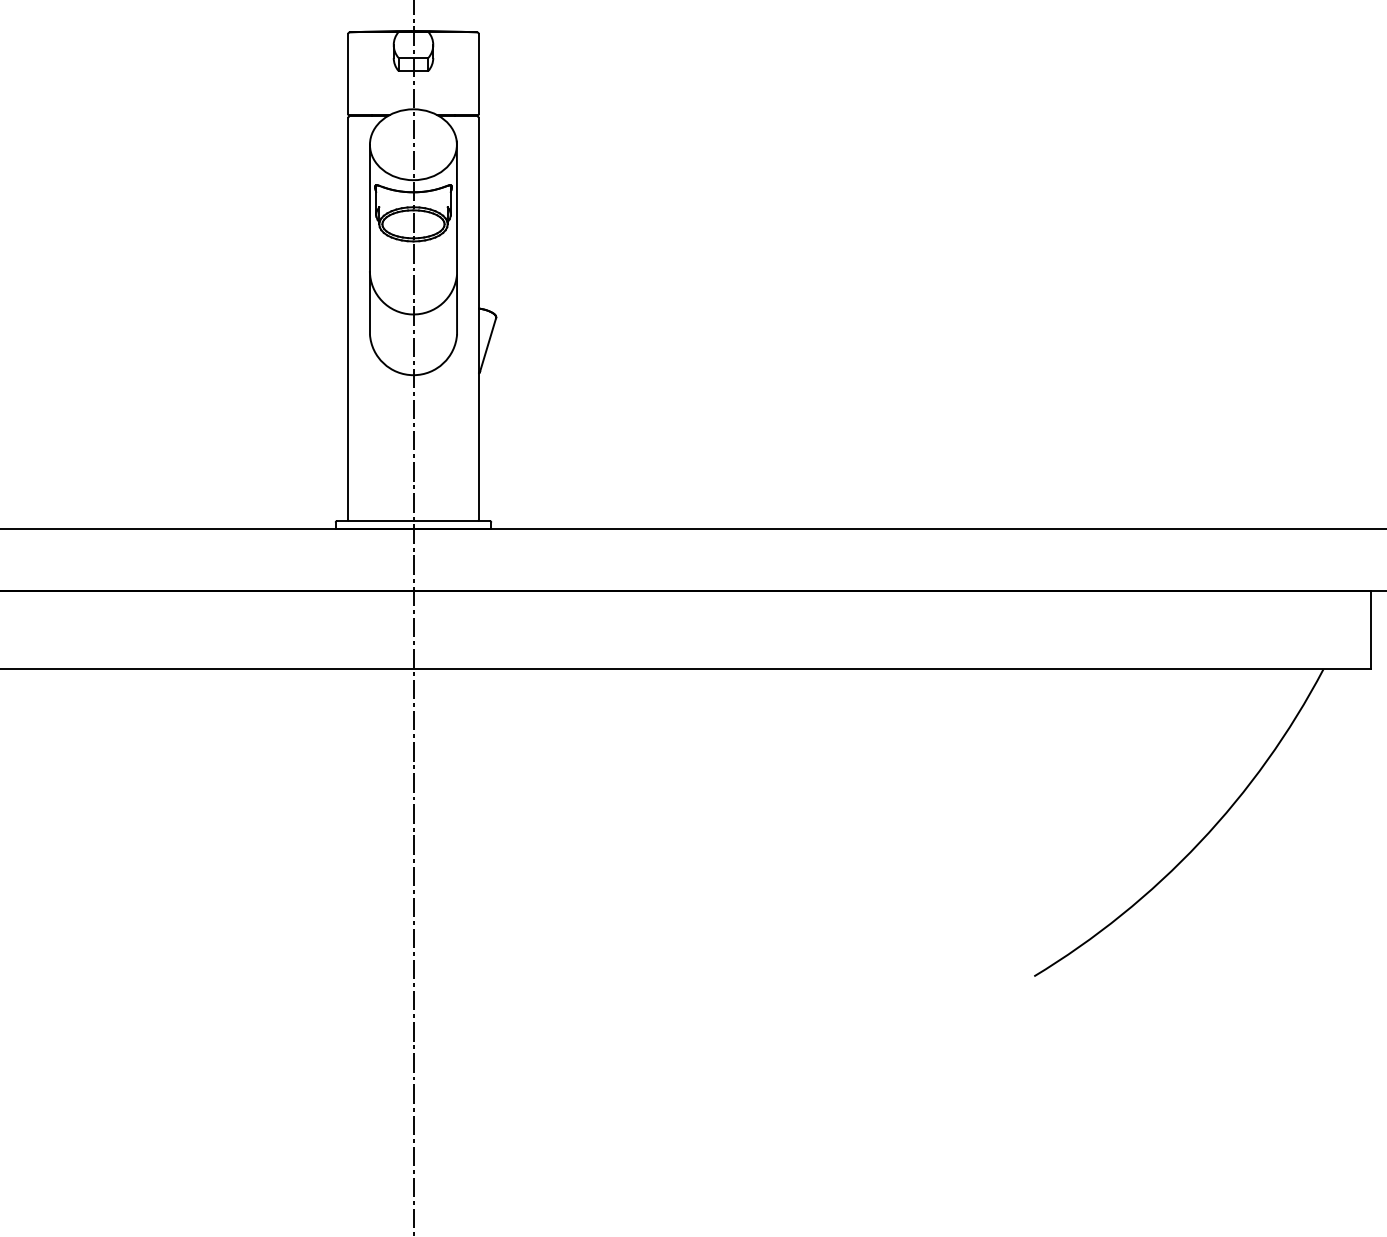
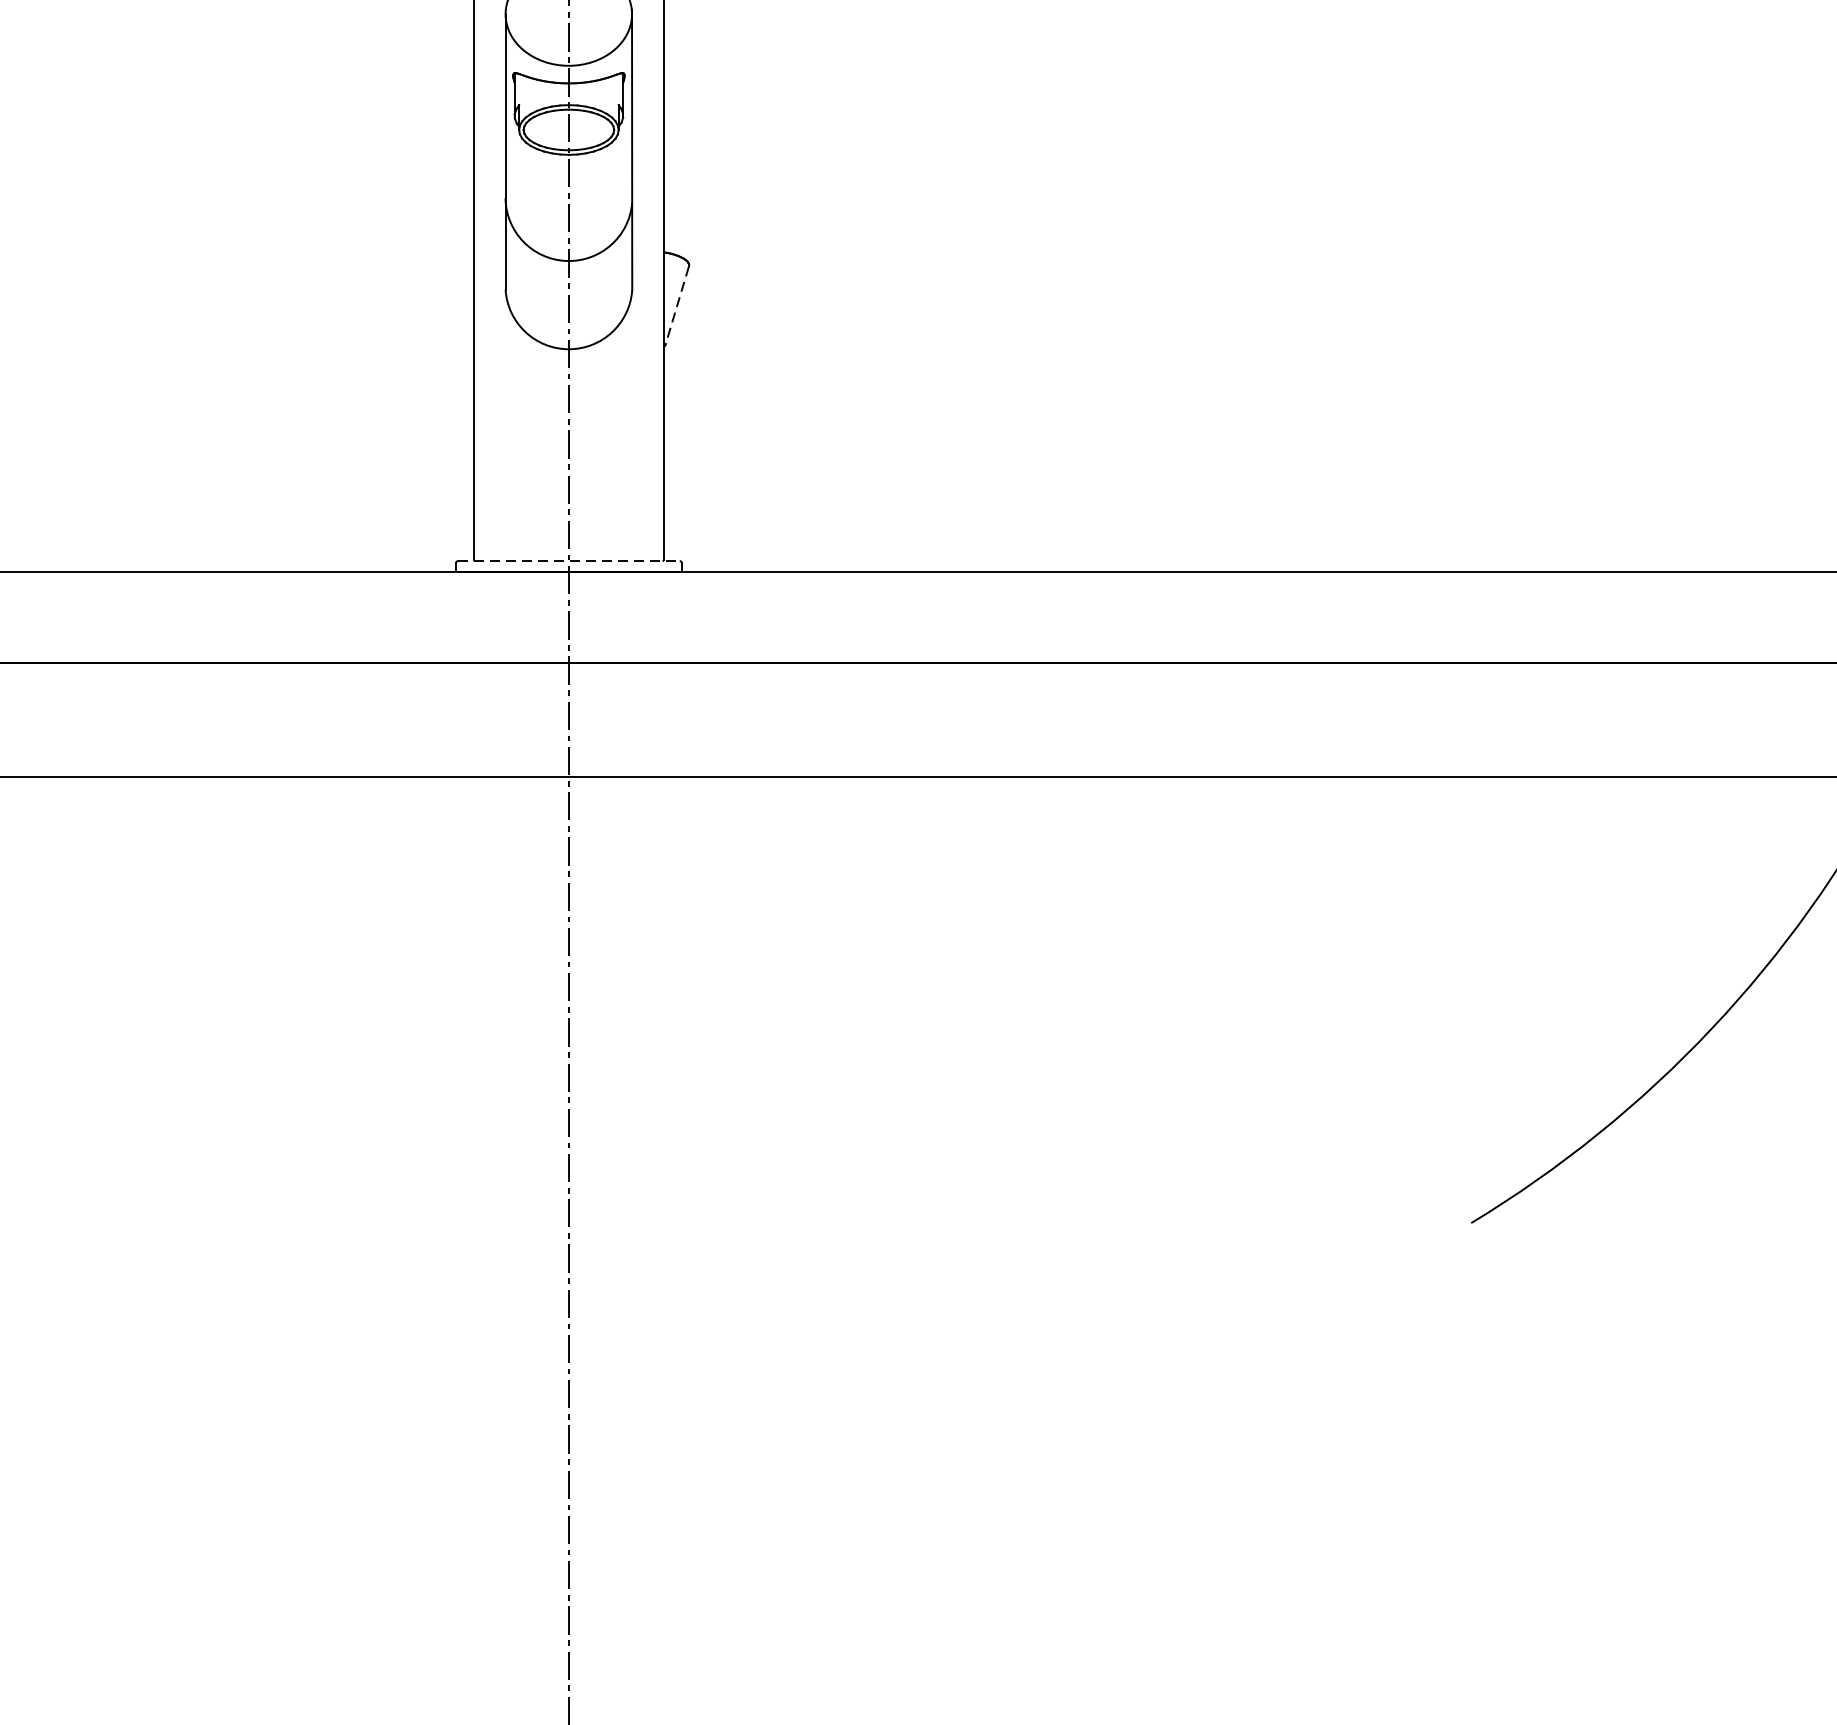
line: (488, 345) -> (677, 306), solid -> dashed
line: (414, 520) -> (570, 560), solid -> dashed

